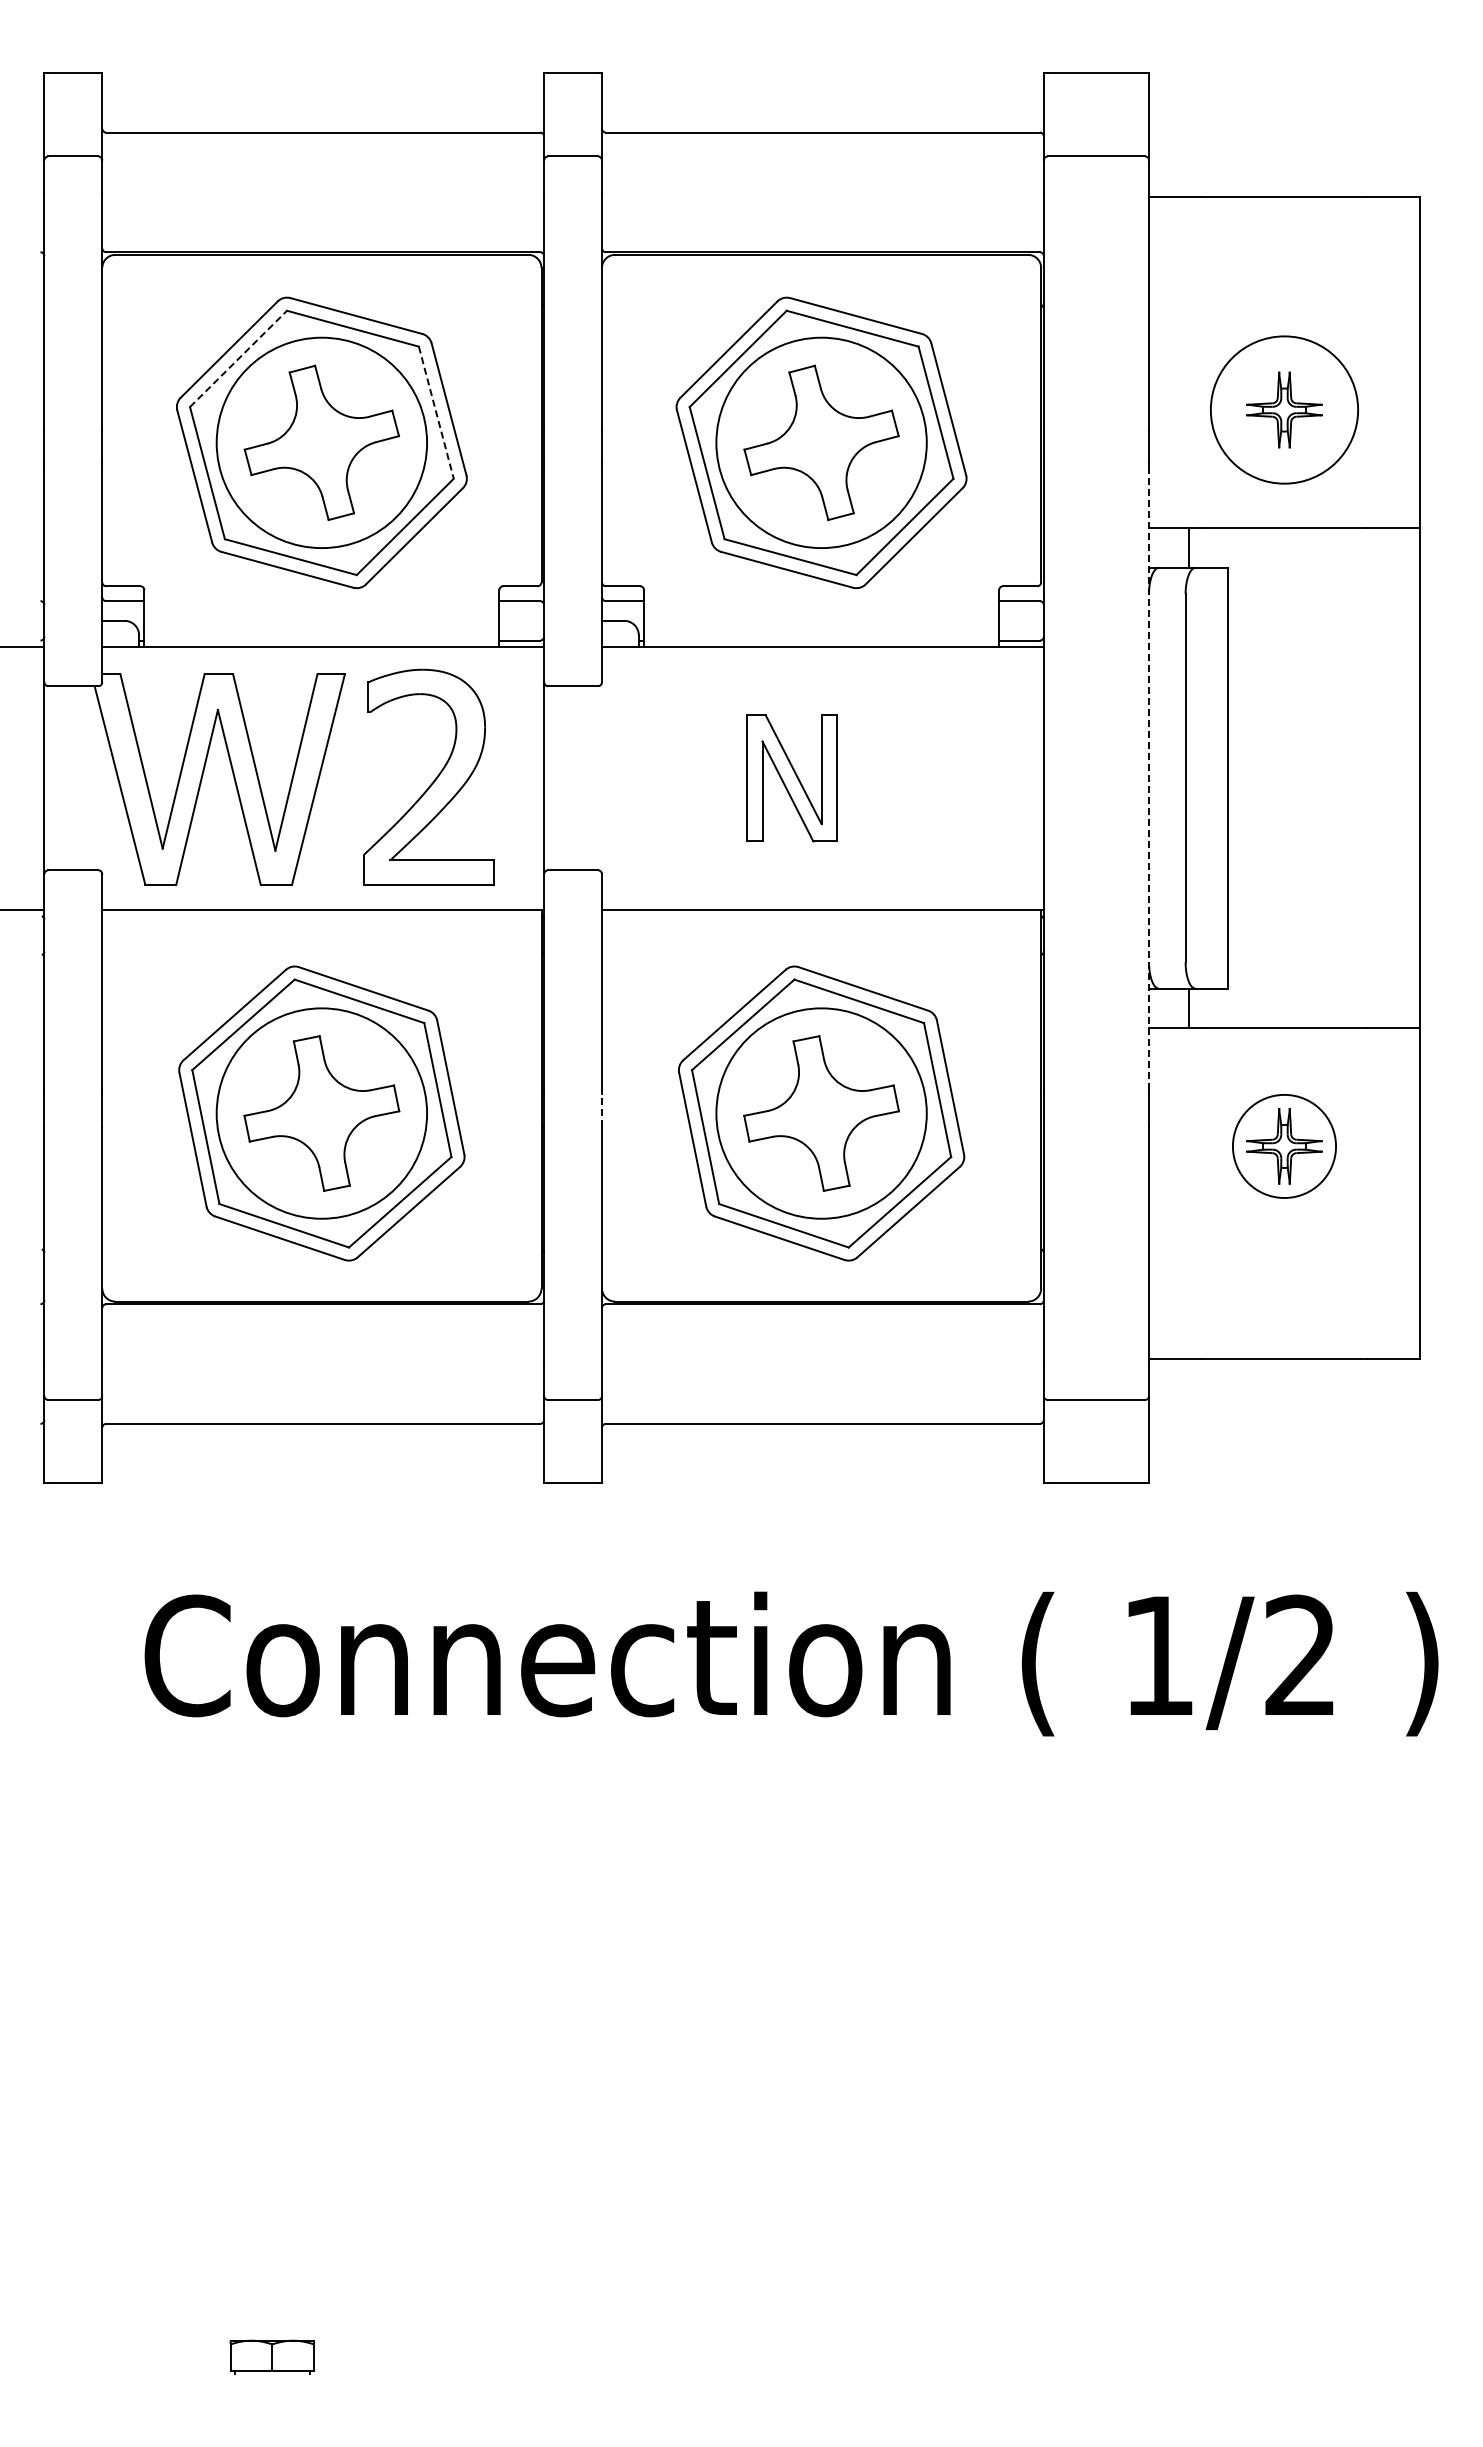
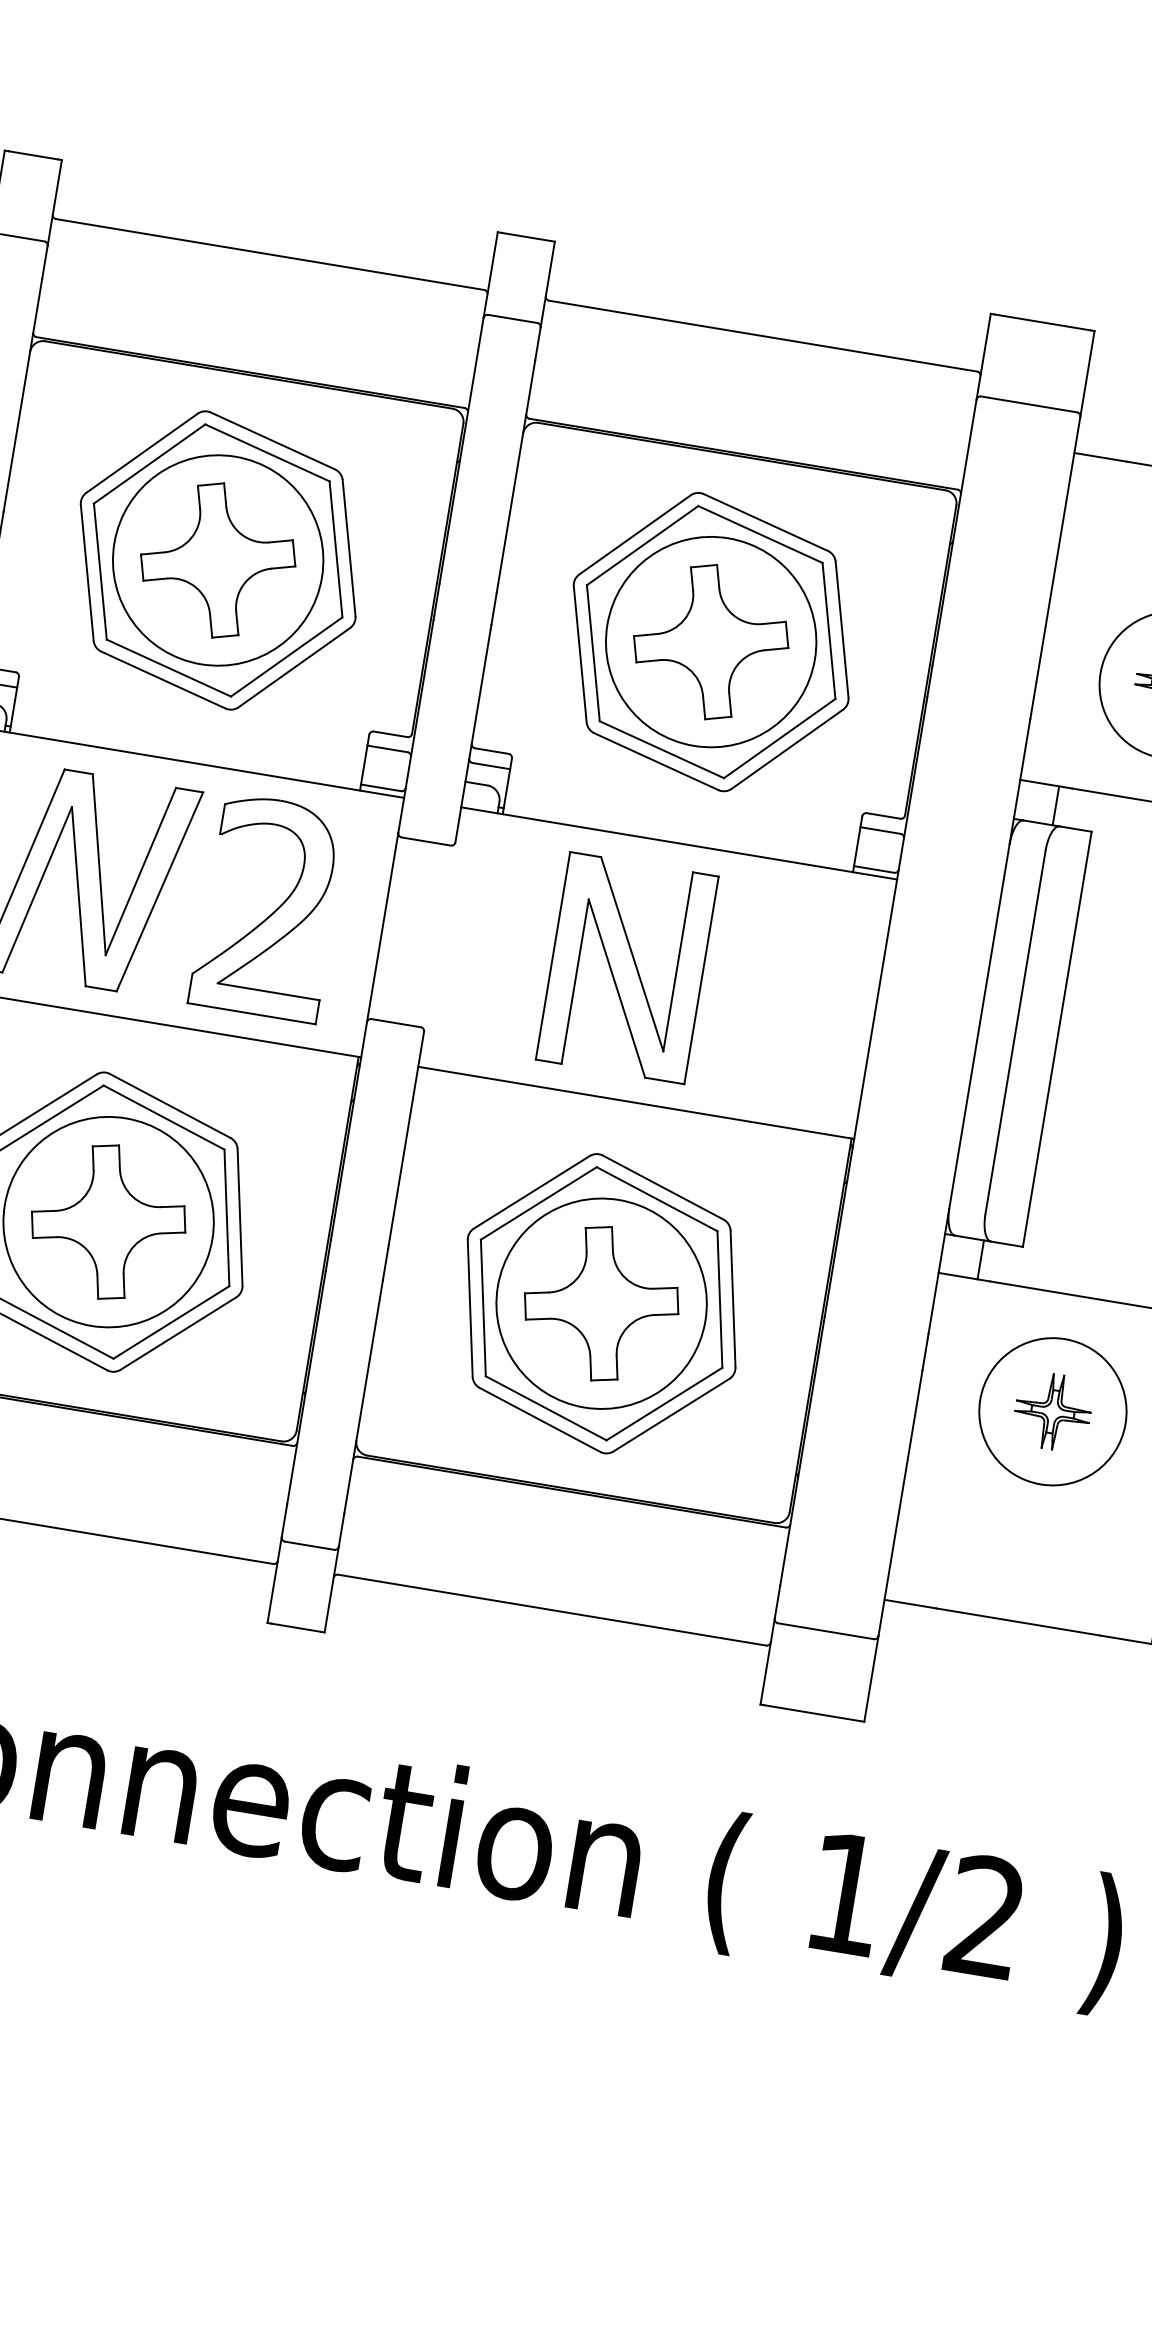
line: (238, 358) -> (149, 463), dashed -> solid
line: (436, 413) -> (336, 550), dashed -> solid
part: (791, 778) -> (626, 968), size x1.67
line: (1149, 778) -> (979, 1026), dashed -> solid
line: (602, 1110) -> (385, 1264), dashed -> solid
circle: (1284, 1146) -> (1052, 1411), size x1.43

